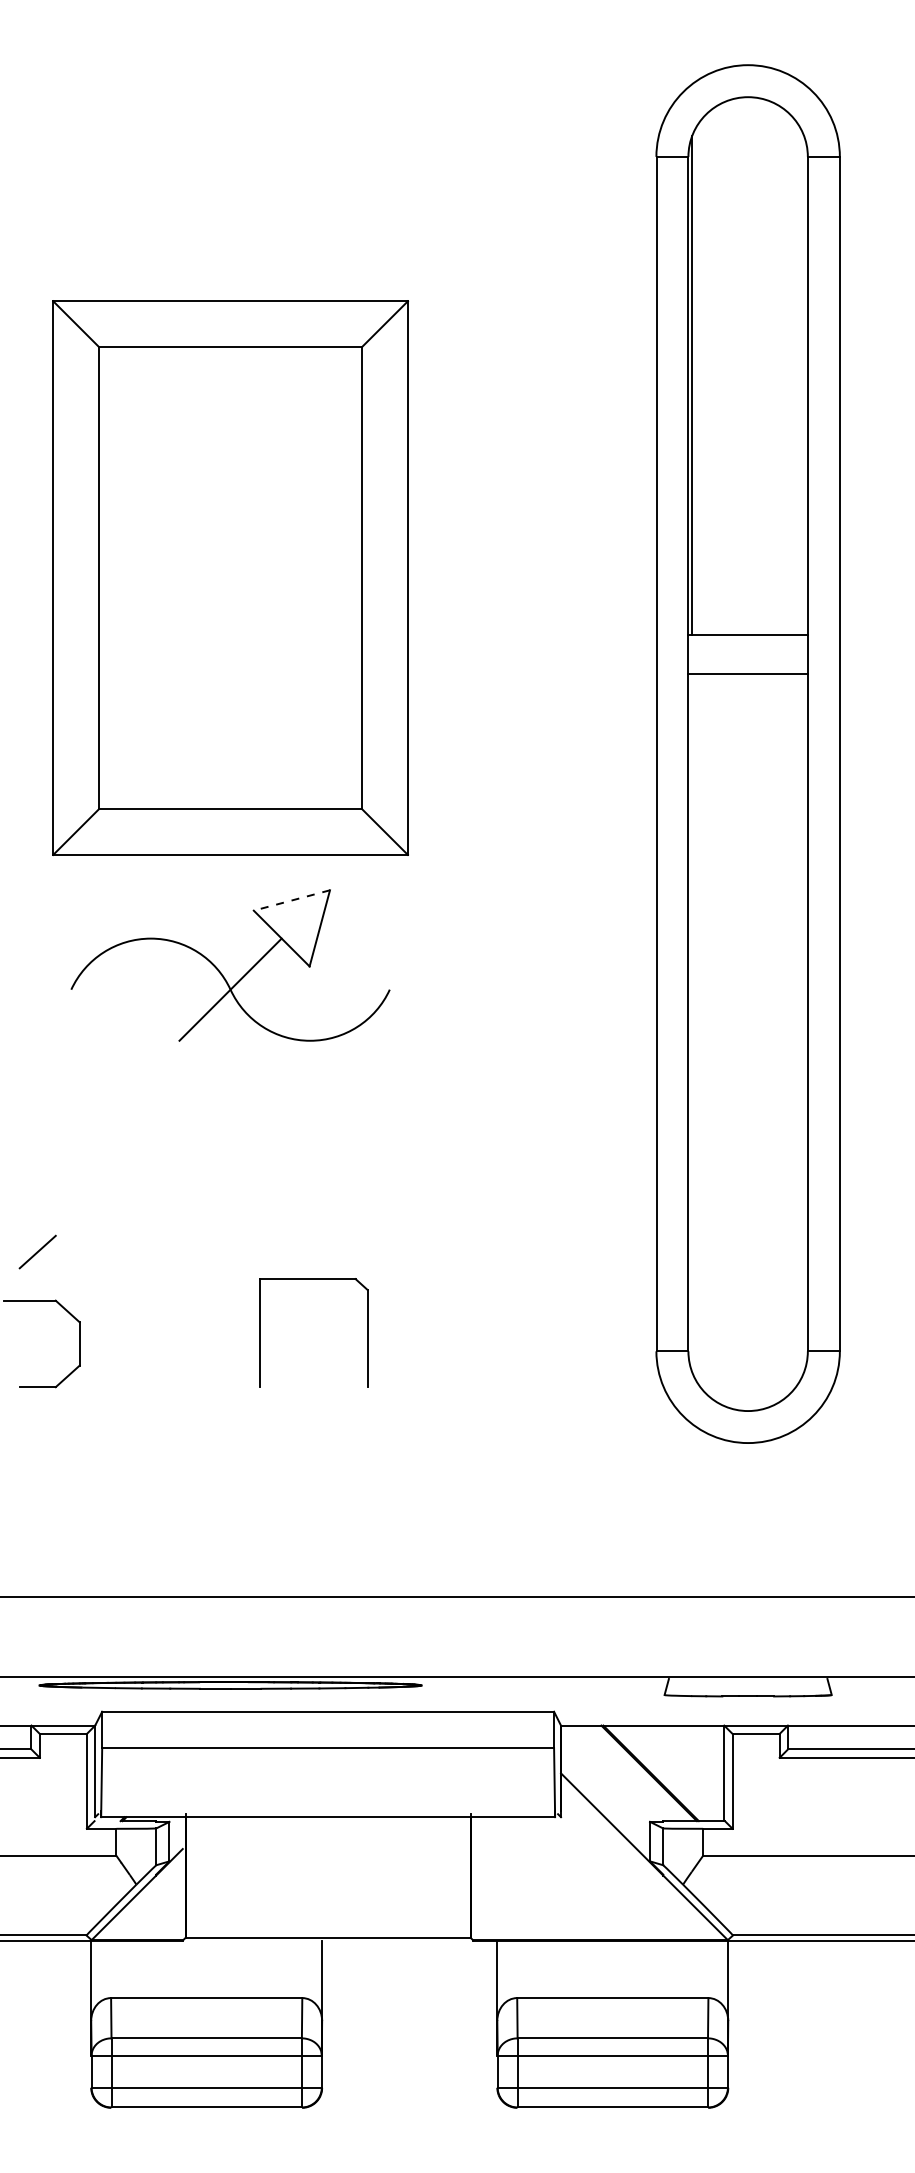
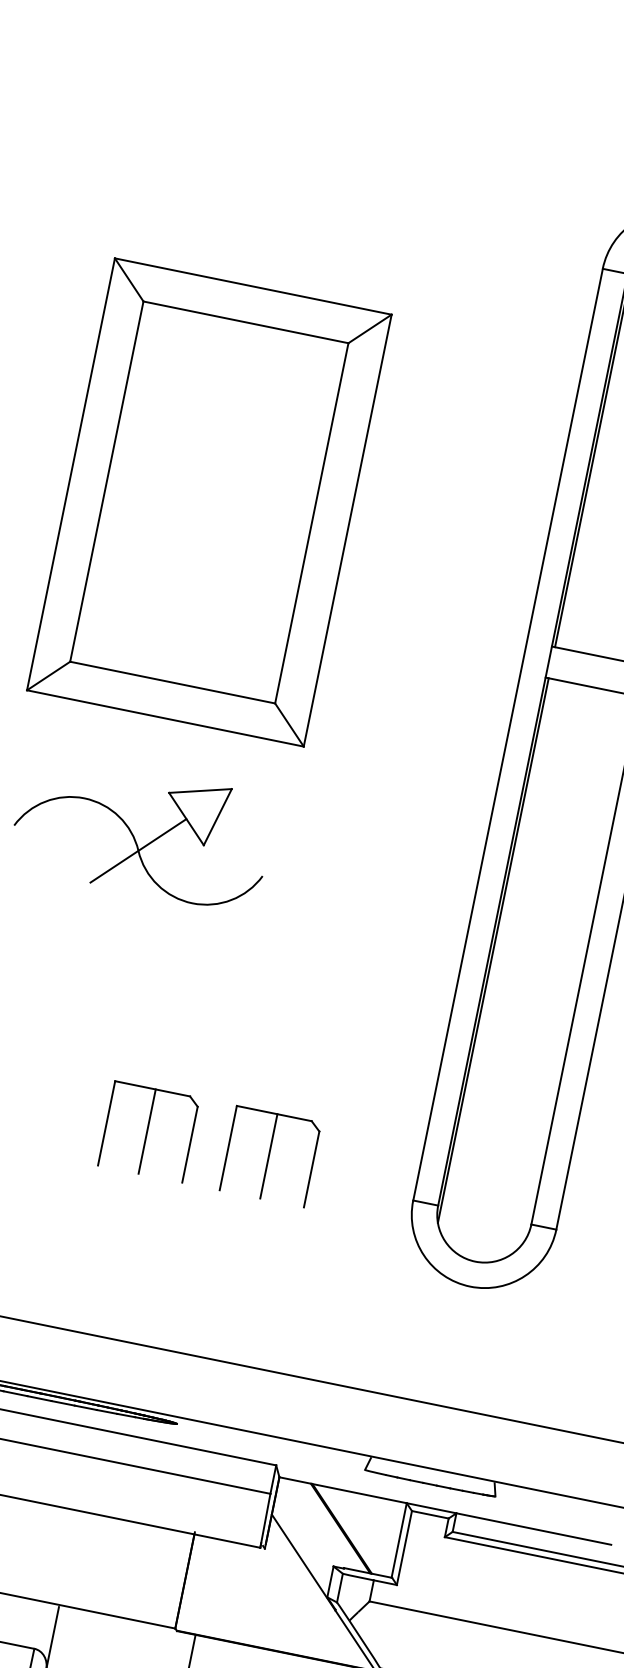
part: (230, 577) -> (209, 502), moved
line: (291, 900) -> (200, 790), dashed -> solid
line: (692, 1023) -> (493, 950), added
part: (469, 1332) -> (270, 1156), added
line: (311, 1333) -> (147, 1131), added

